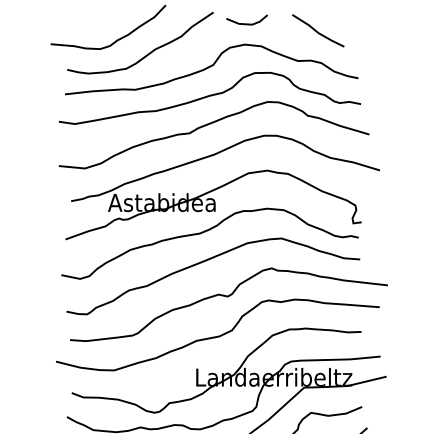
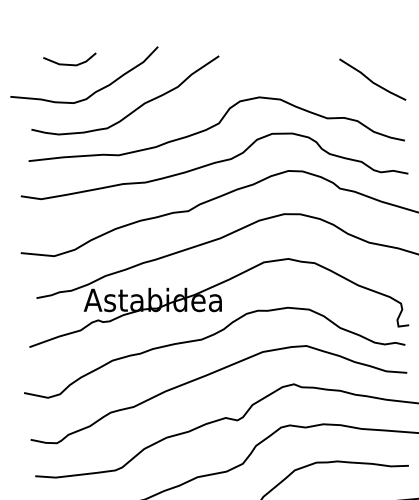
line: (246, 23) -> (69, 63), moved
line: (318, 31) -> (372, 80), moved

